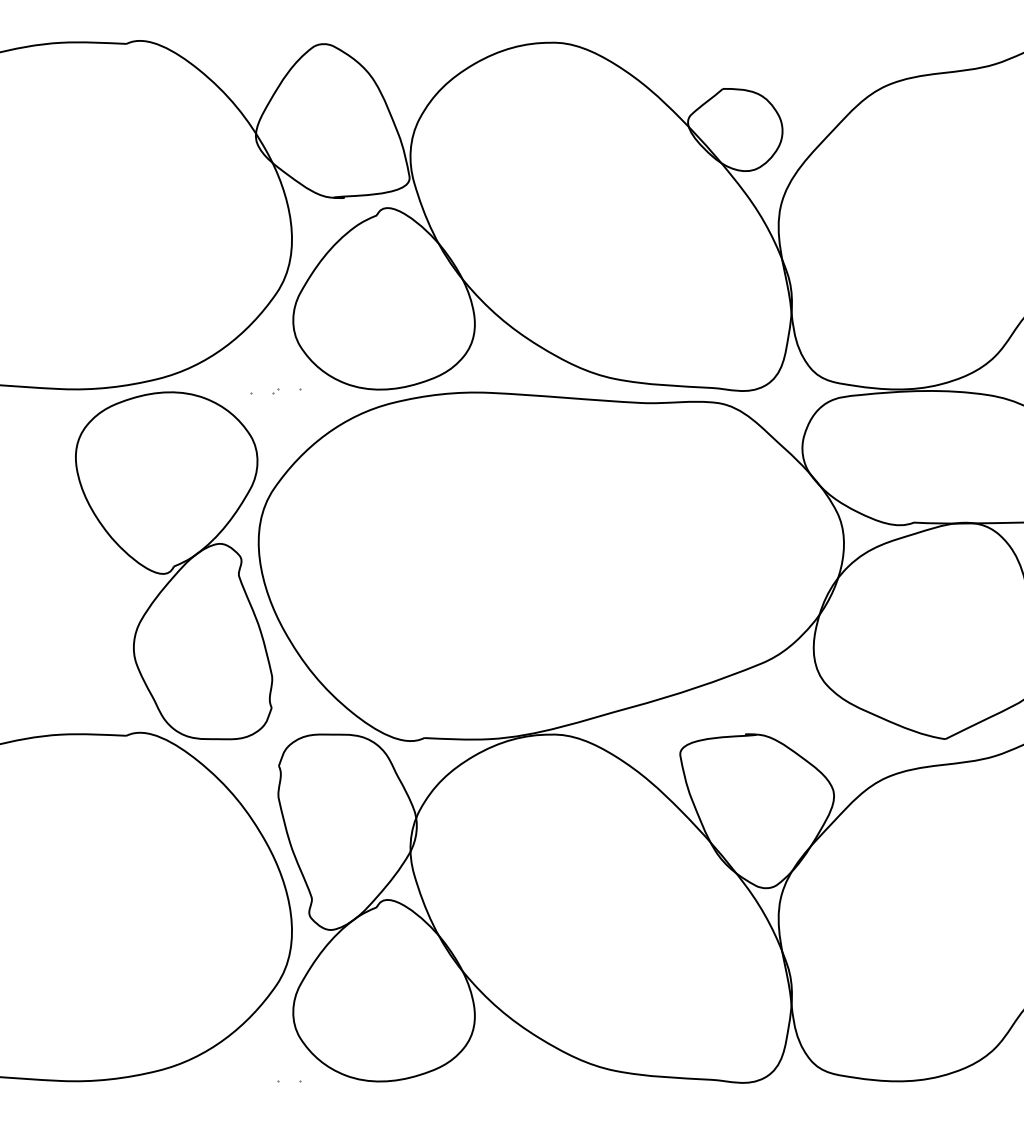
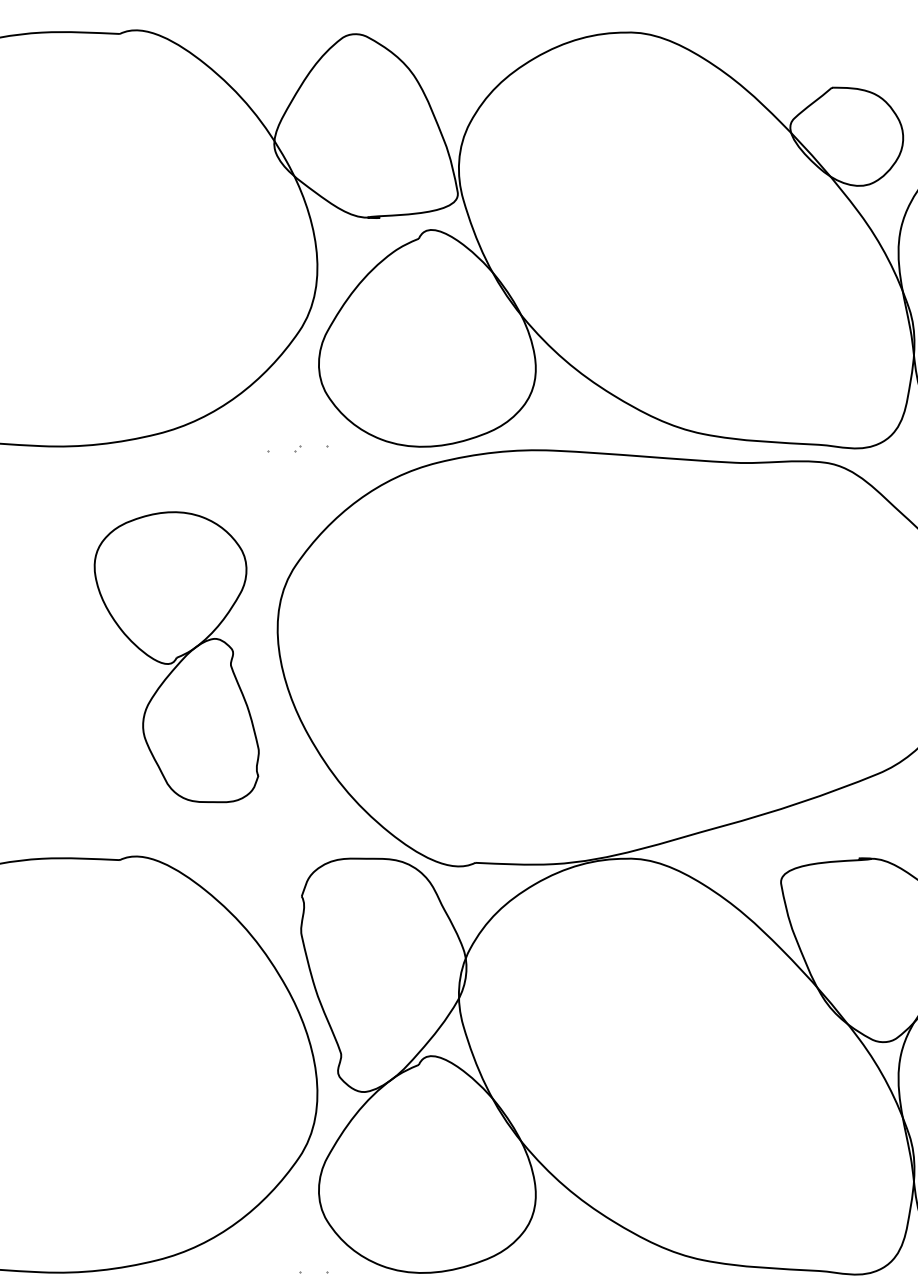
part: (174, 565) -> (177, 656), size x0.7

